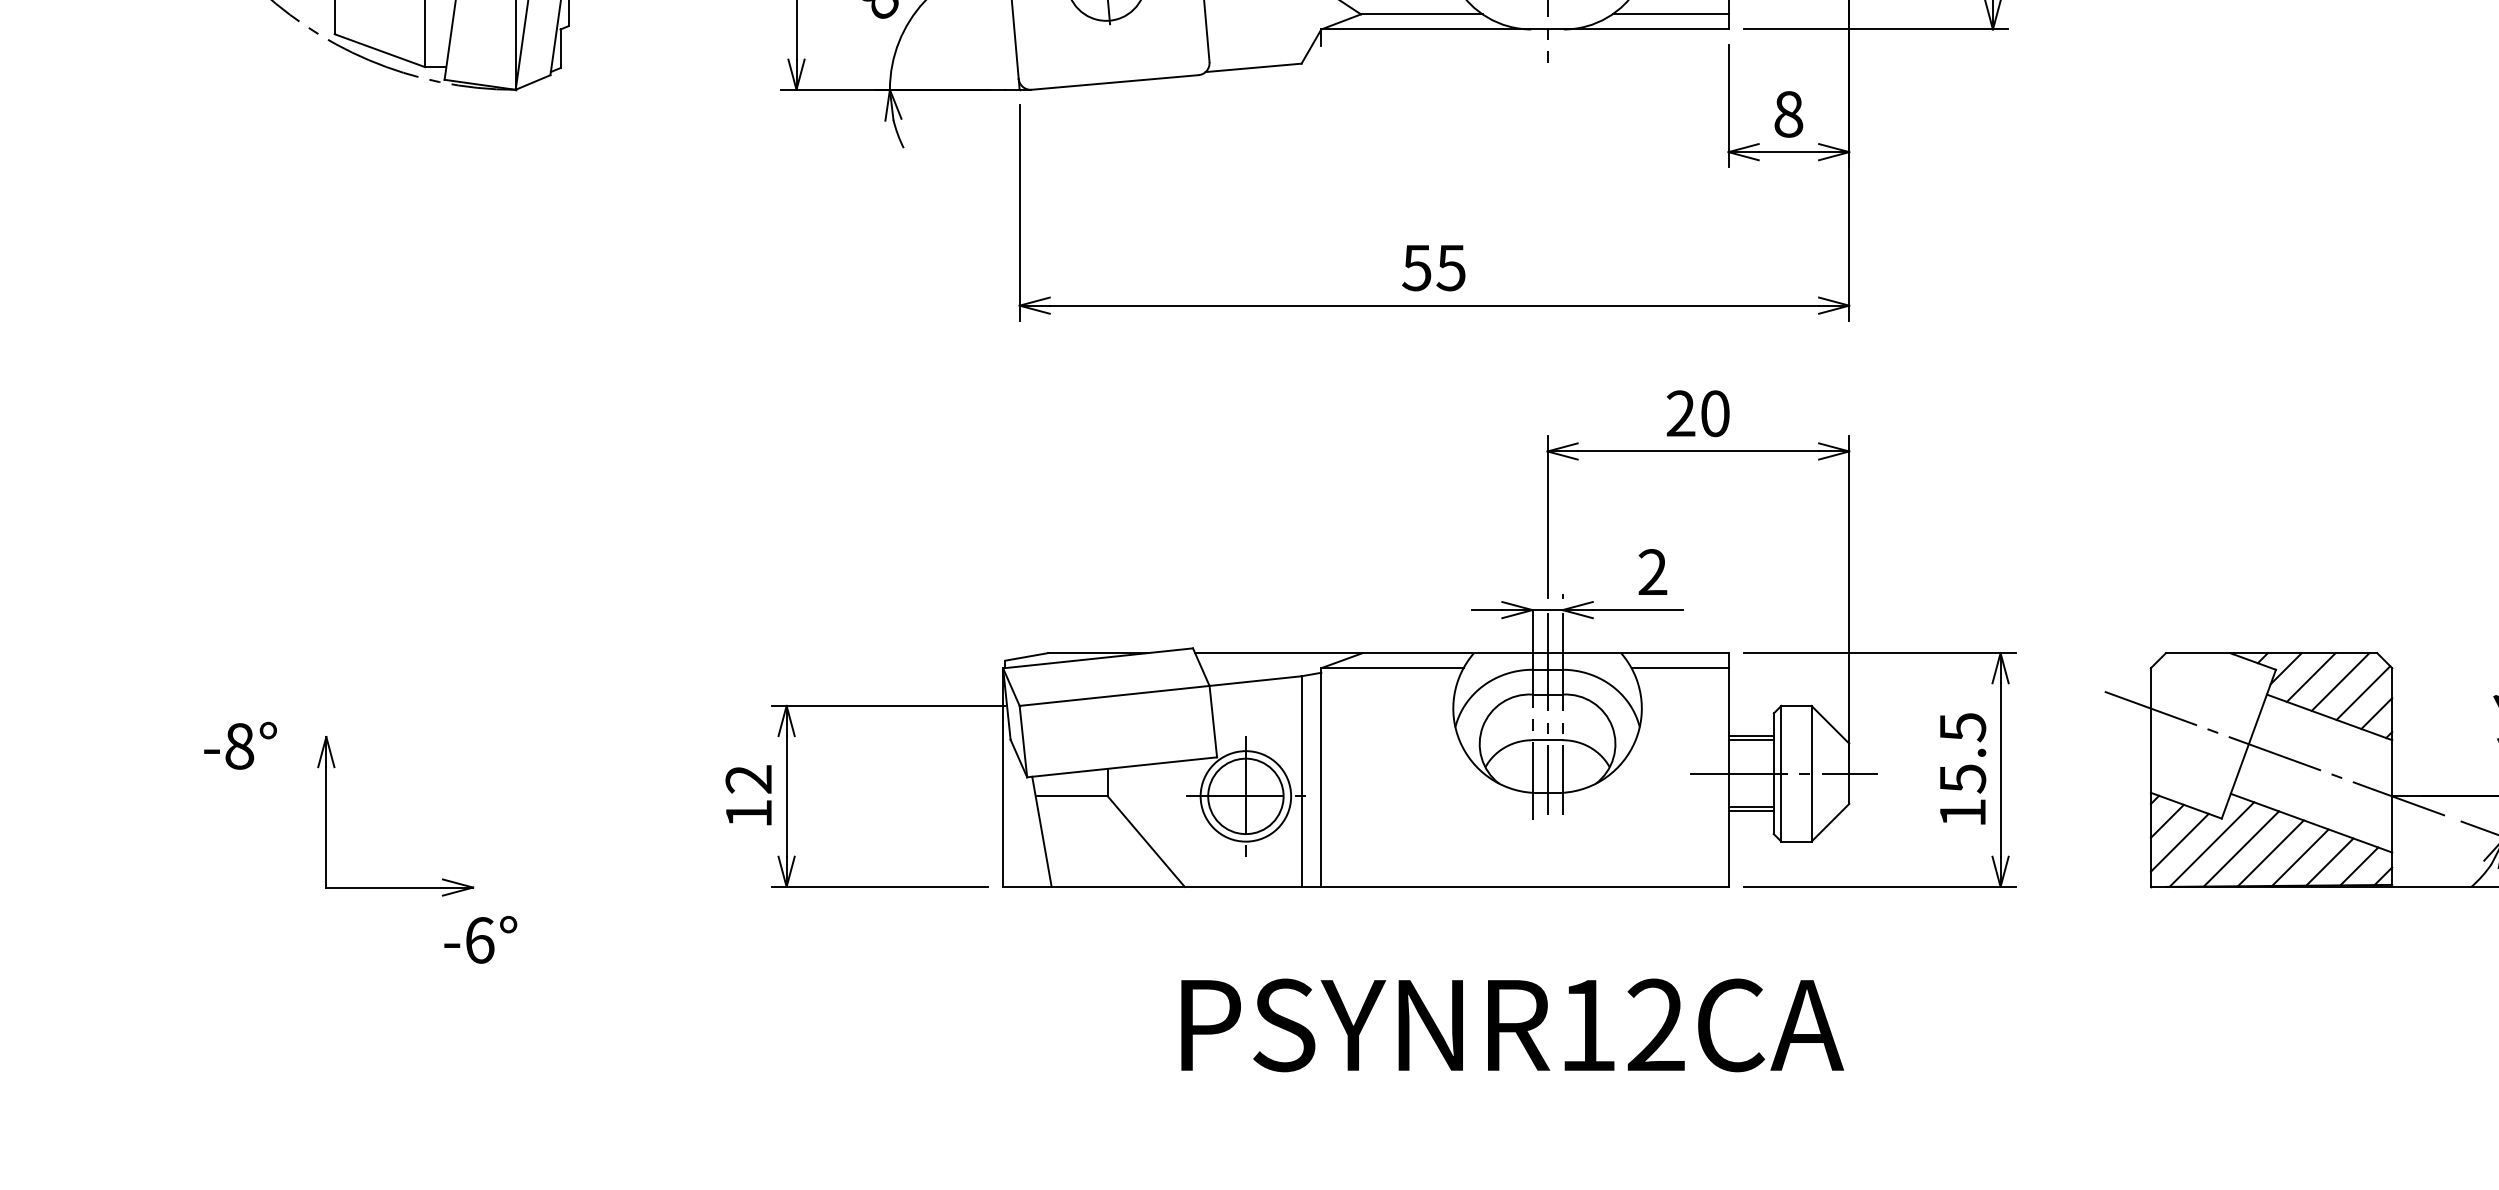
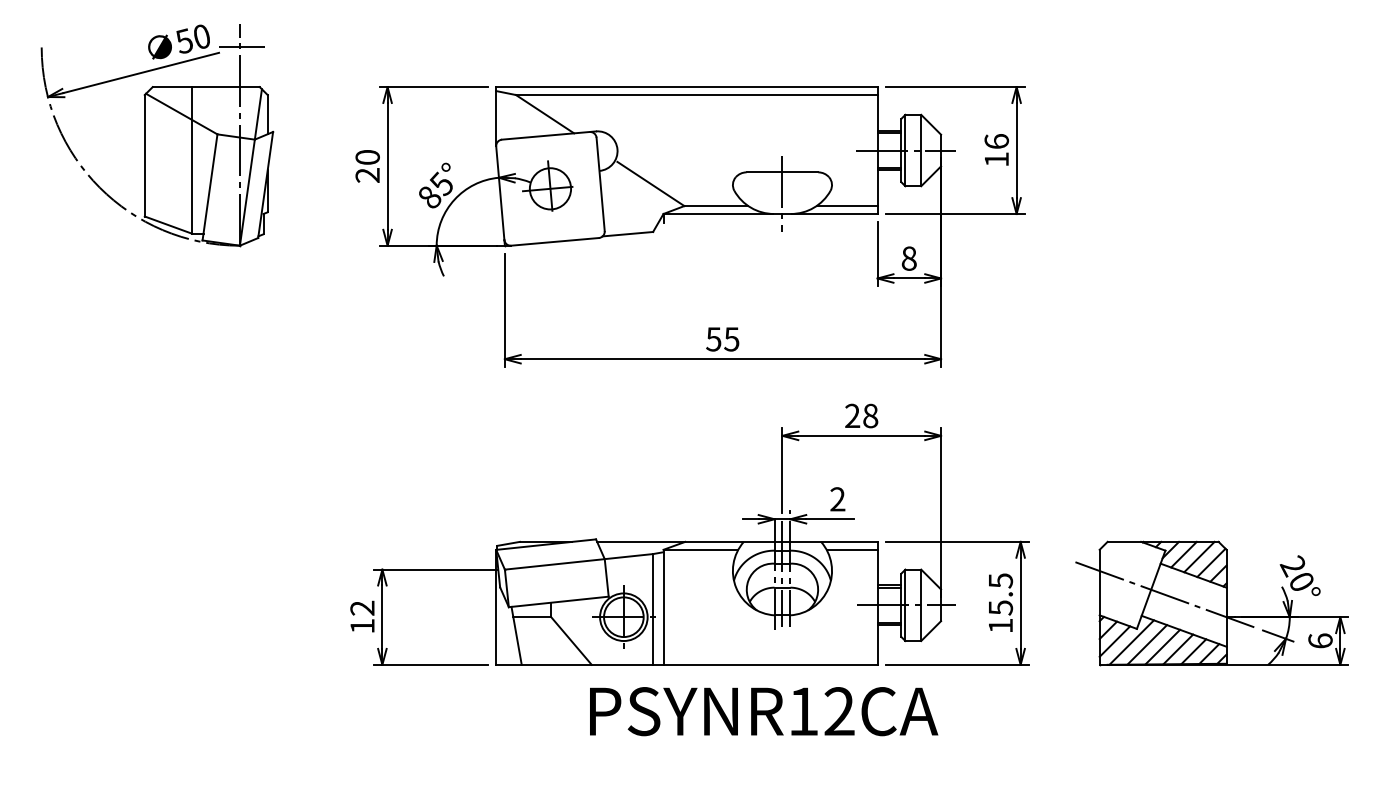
text: (1715, 414) -> (870, 416), 20 -> 28
part: (326, 842) -> (140, 641), removed
text: (1513, 1025) -> (764, 711), moved

